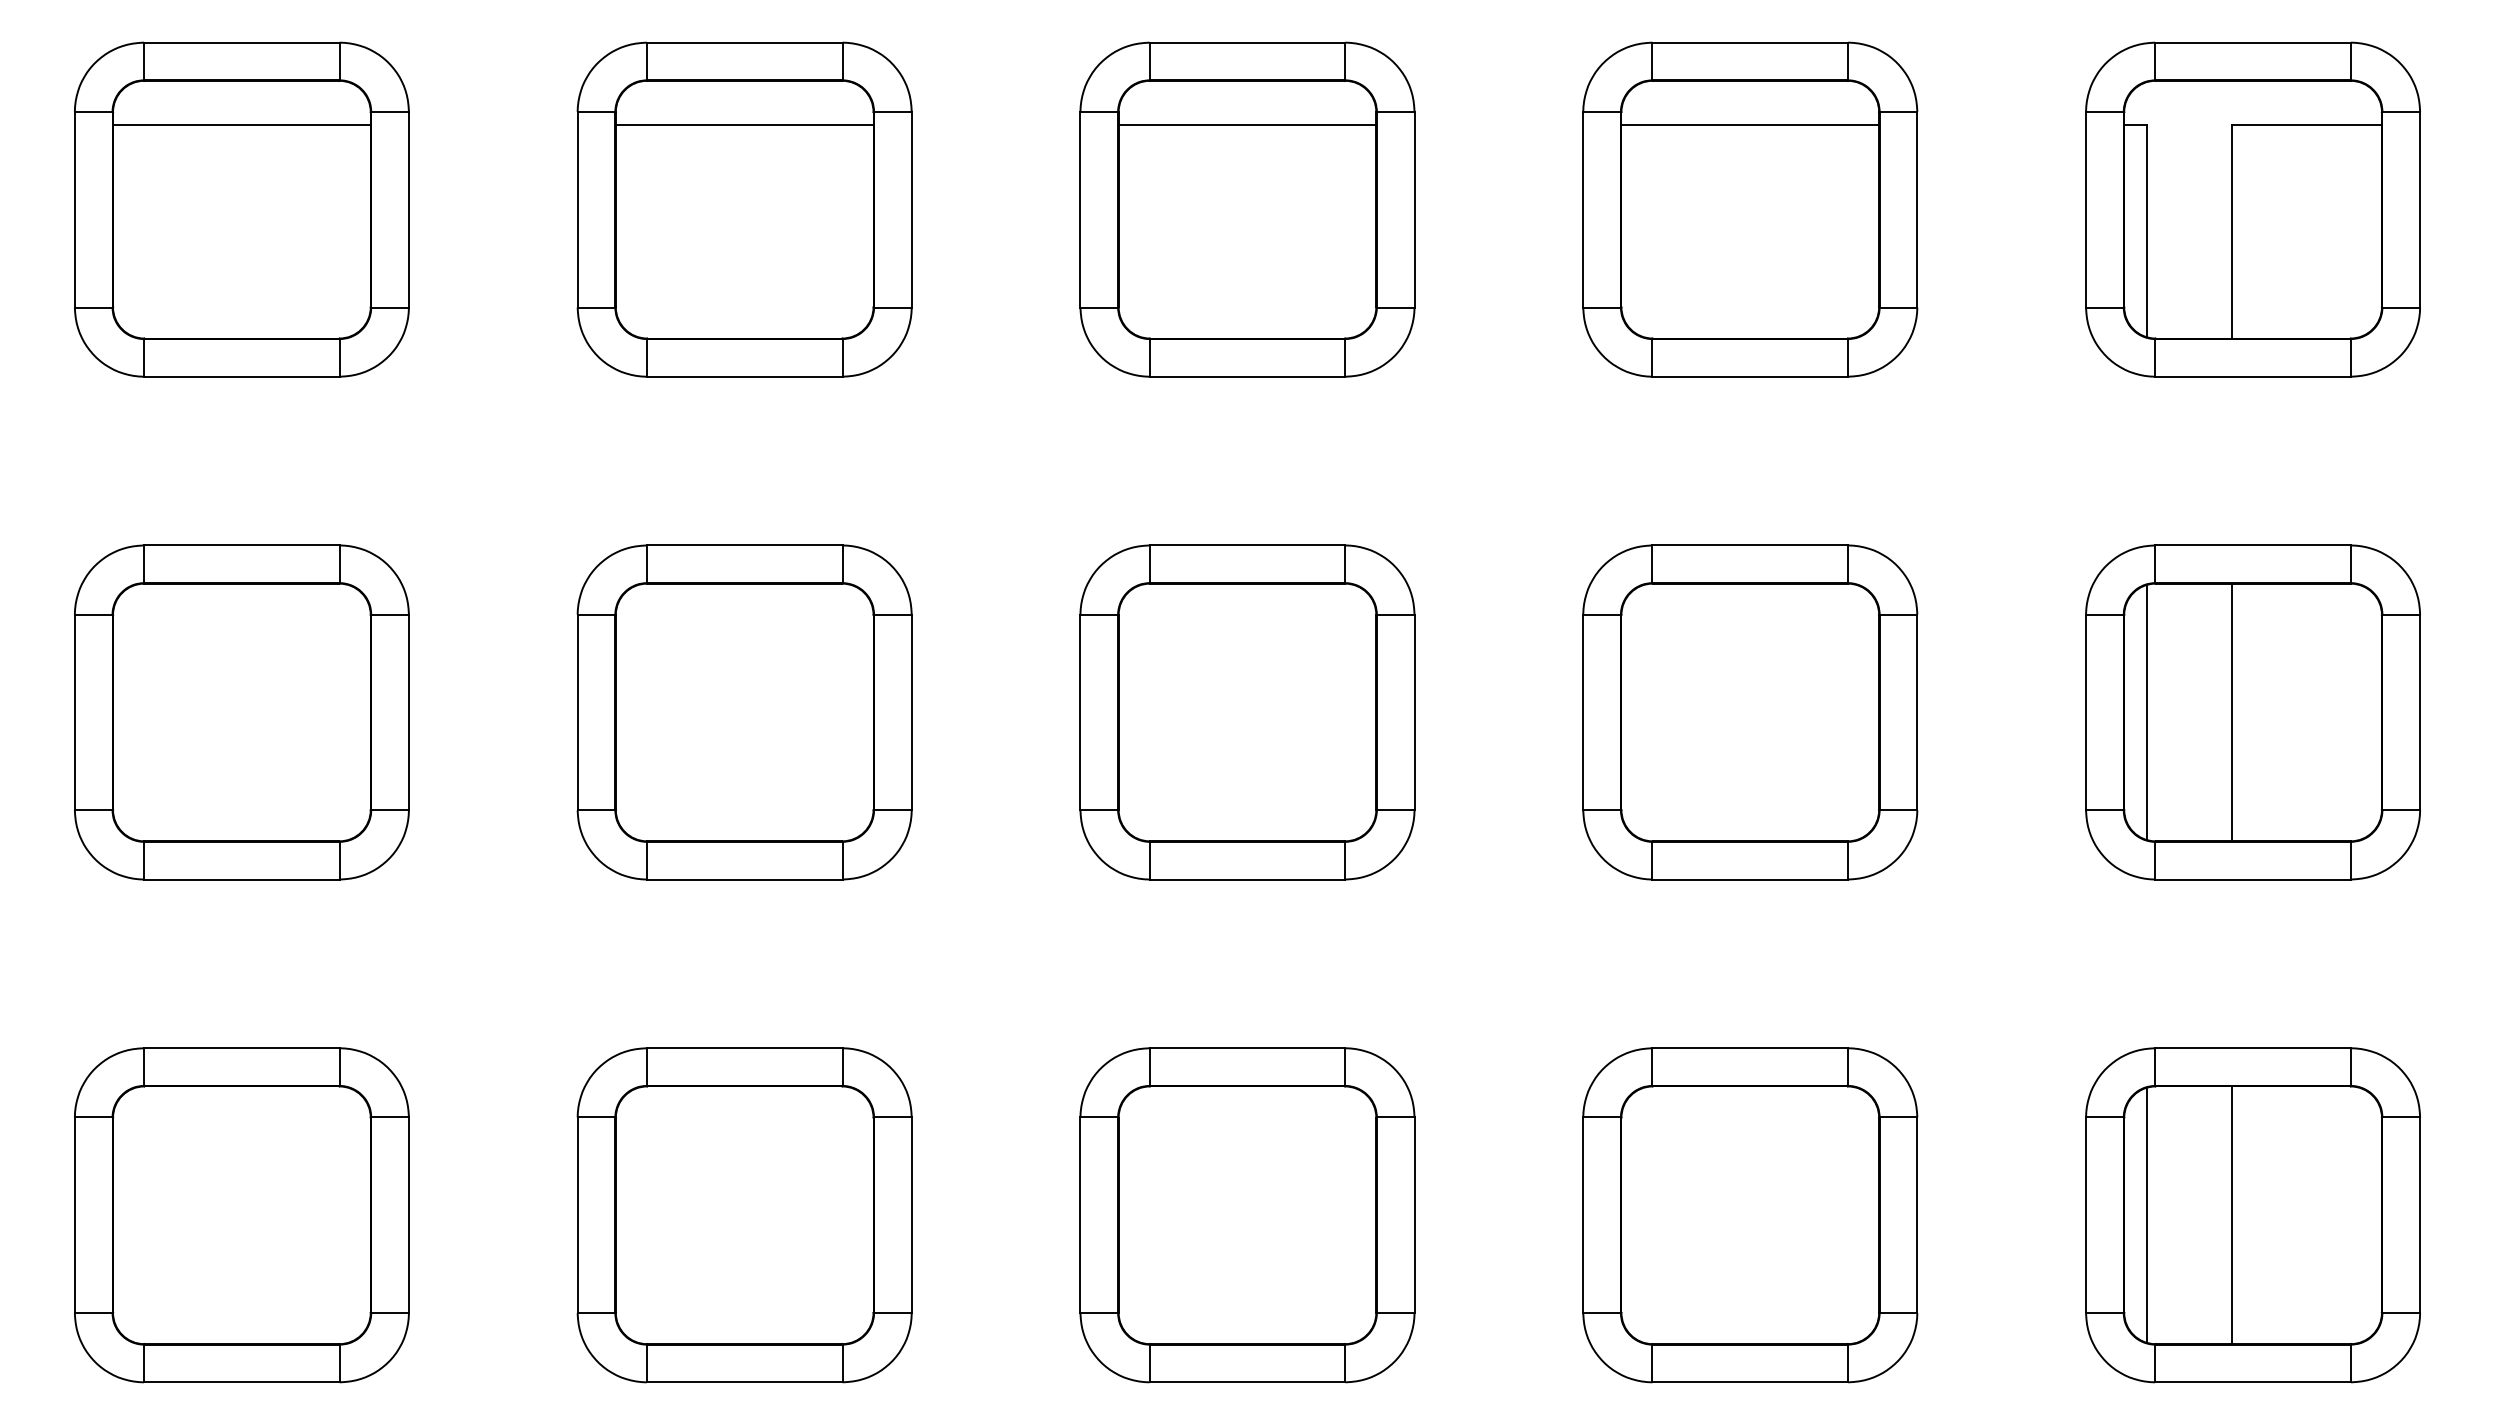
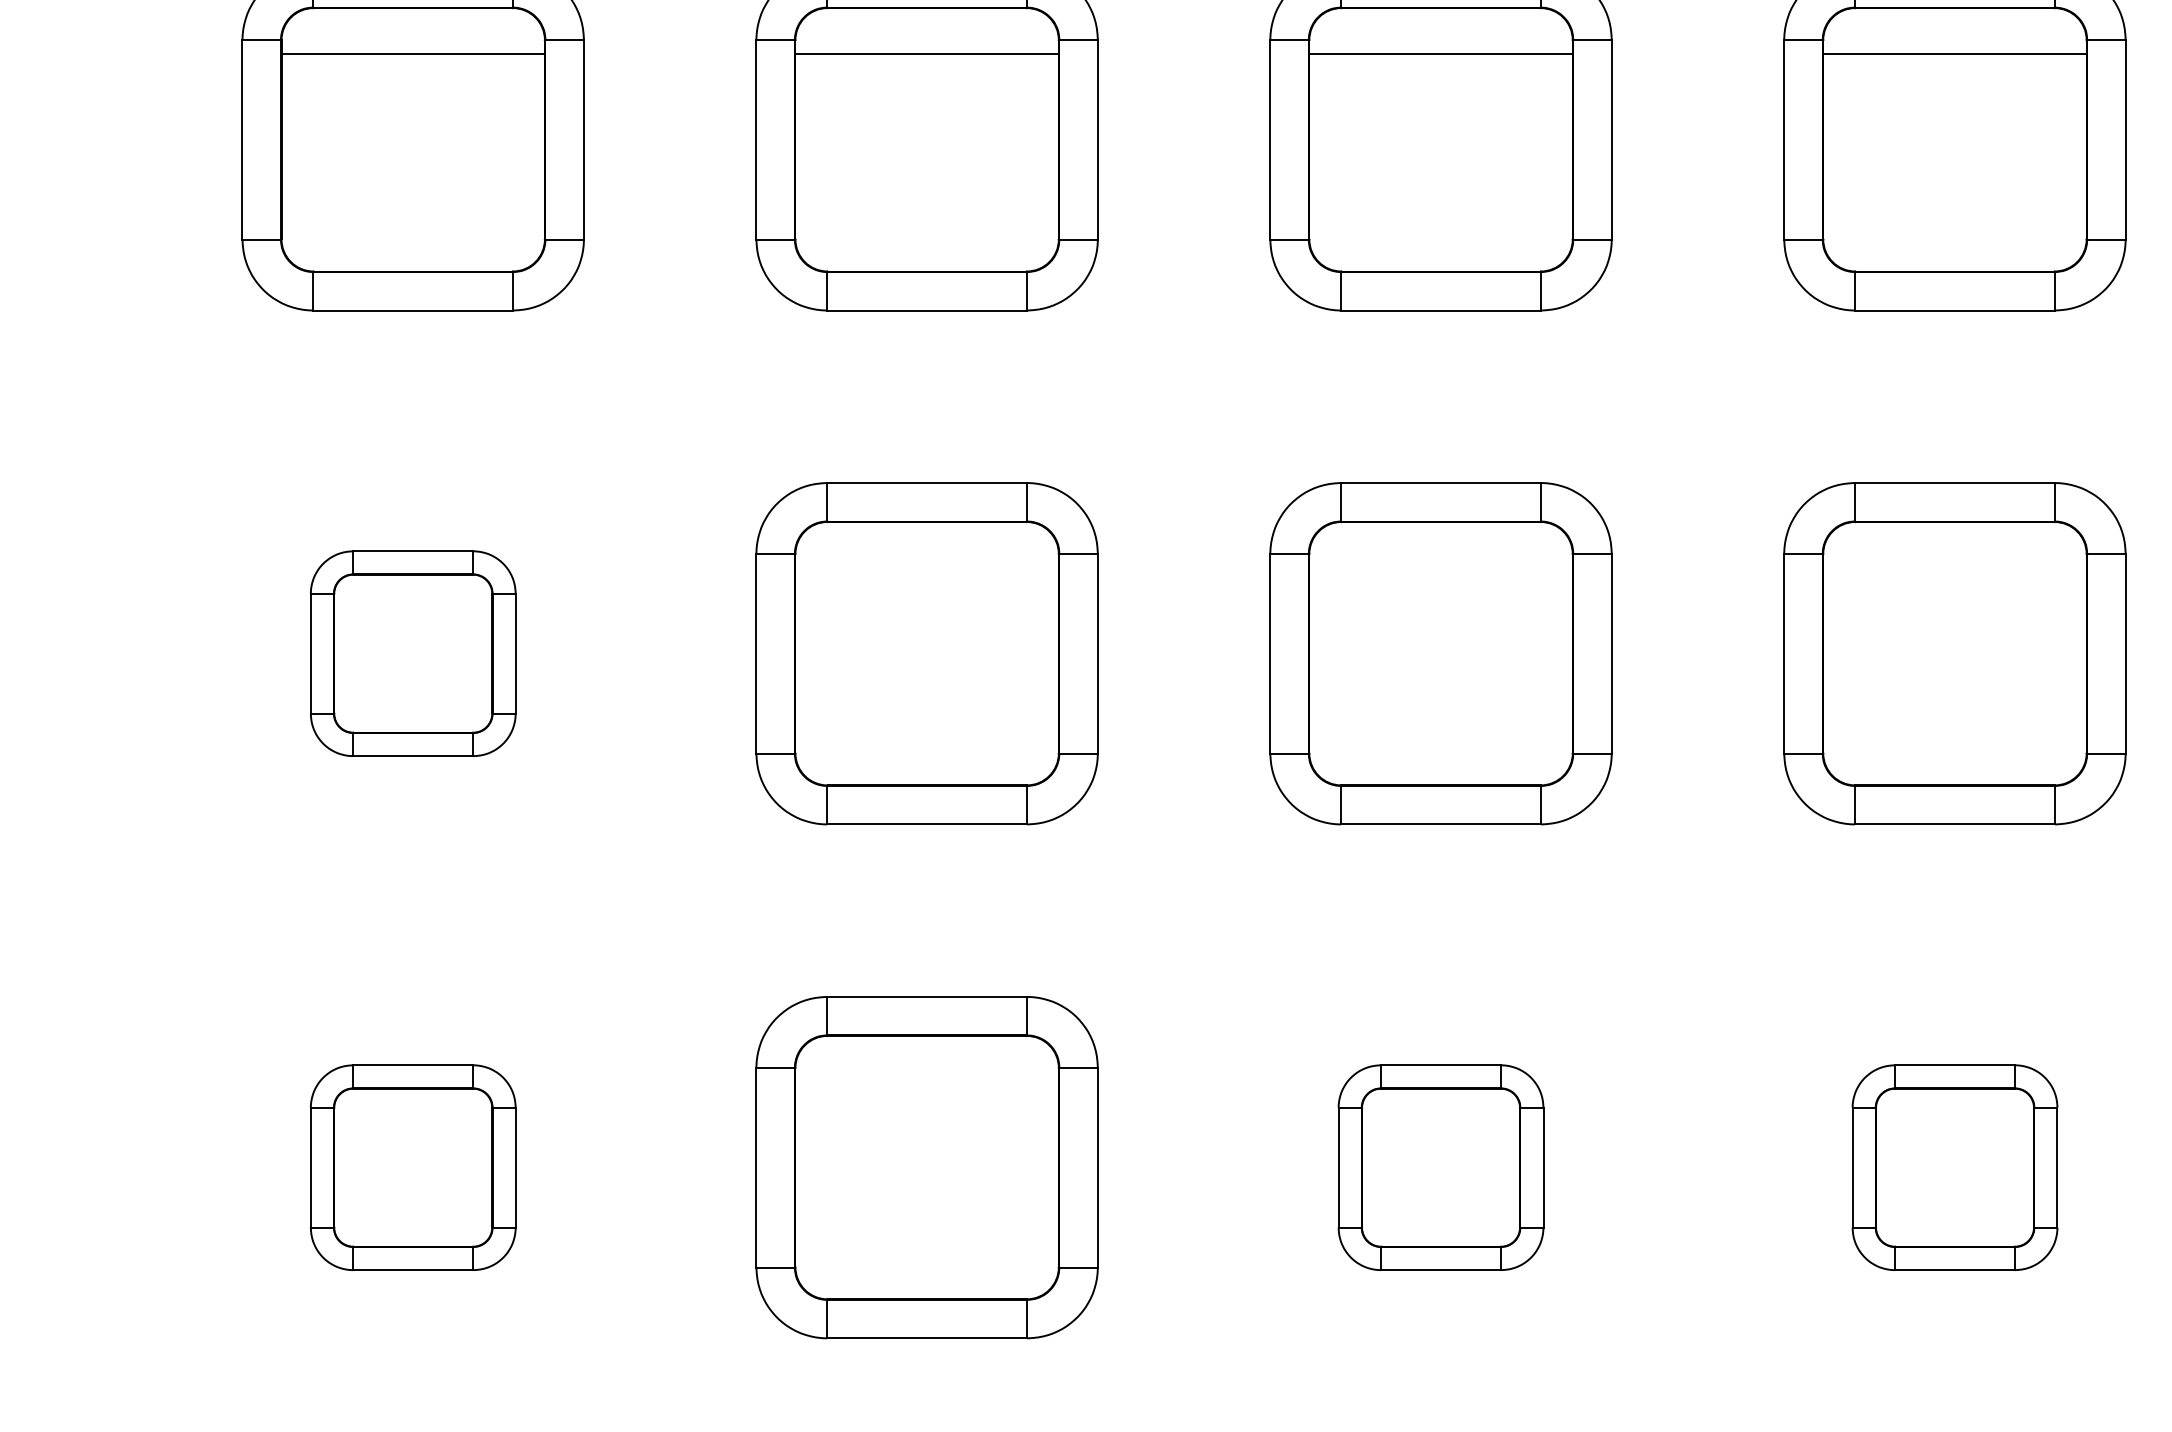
part: (241, 712) -> (412, 653), size x0.6
part: (241, 1215) -> (412, 1167), size x0.6
part: (1247, 1215) -> (1441, 1167), size x0.6
part: (1750, 1215) -> (1955, 1167), size x0.6

